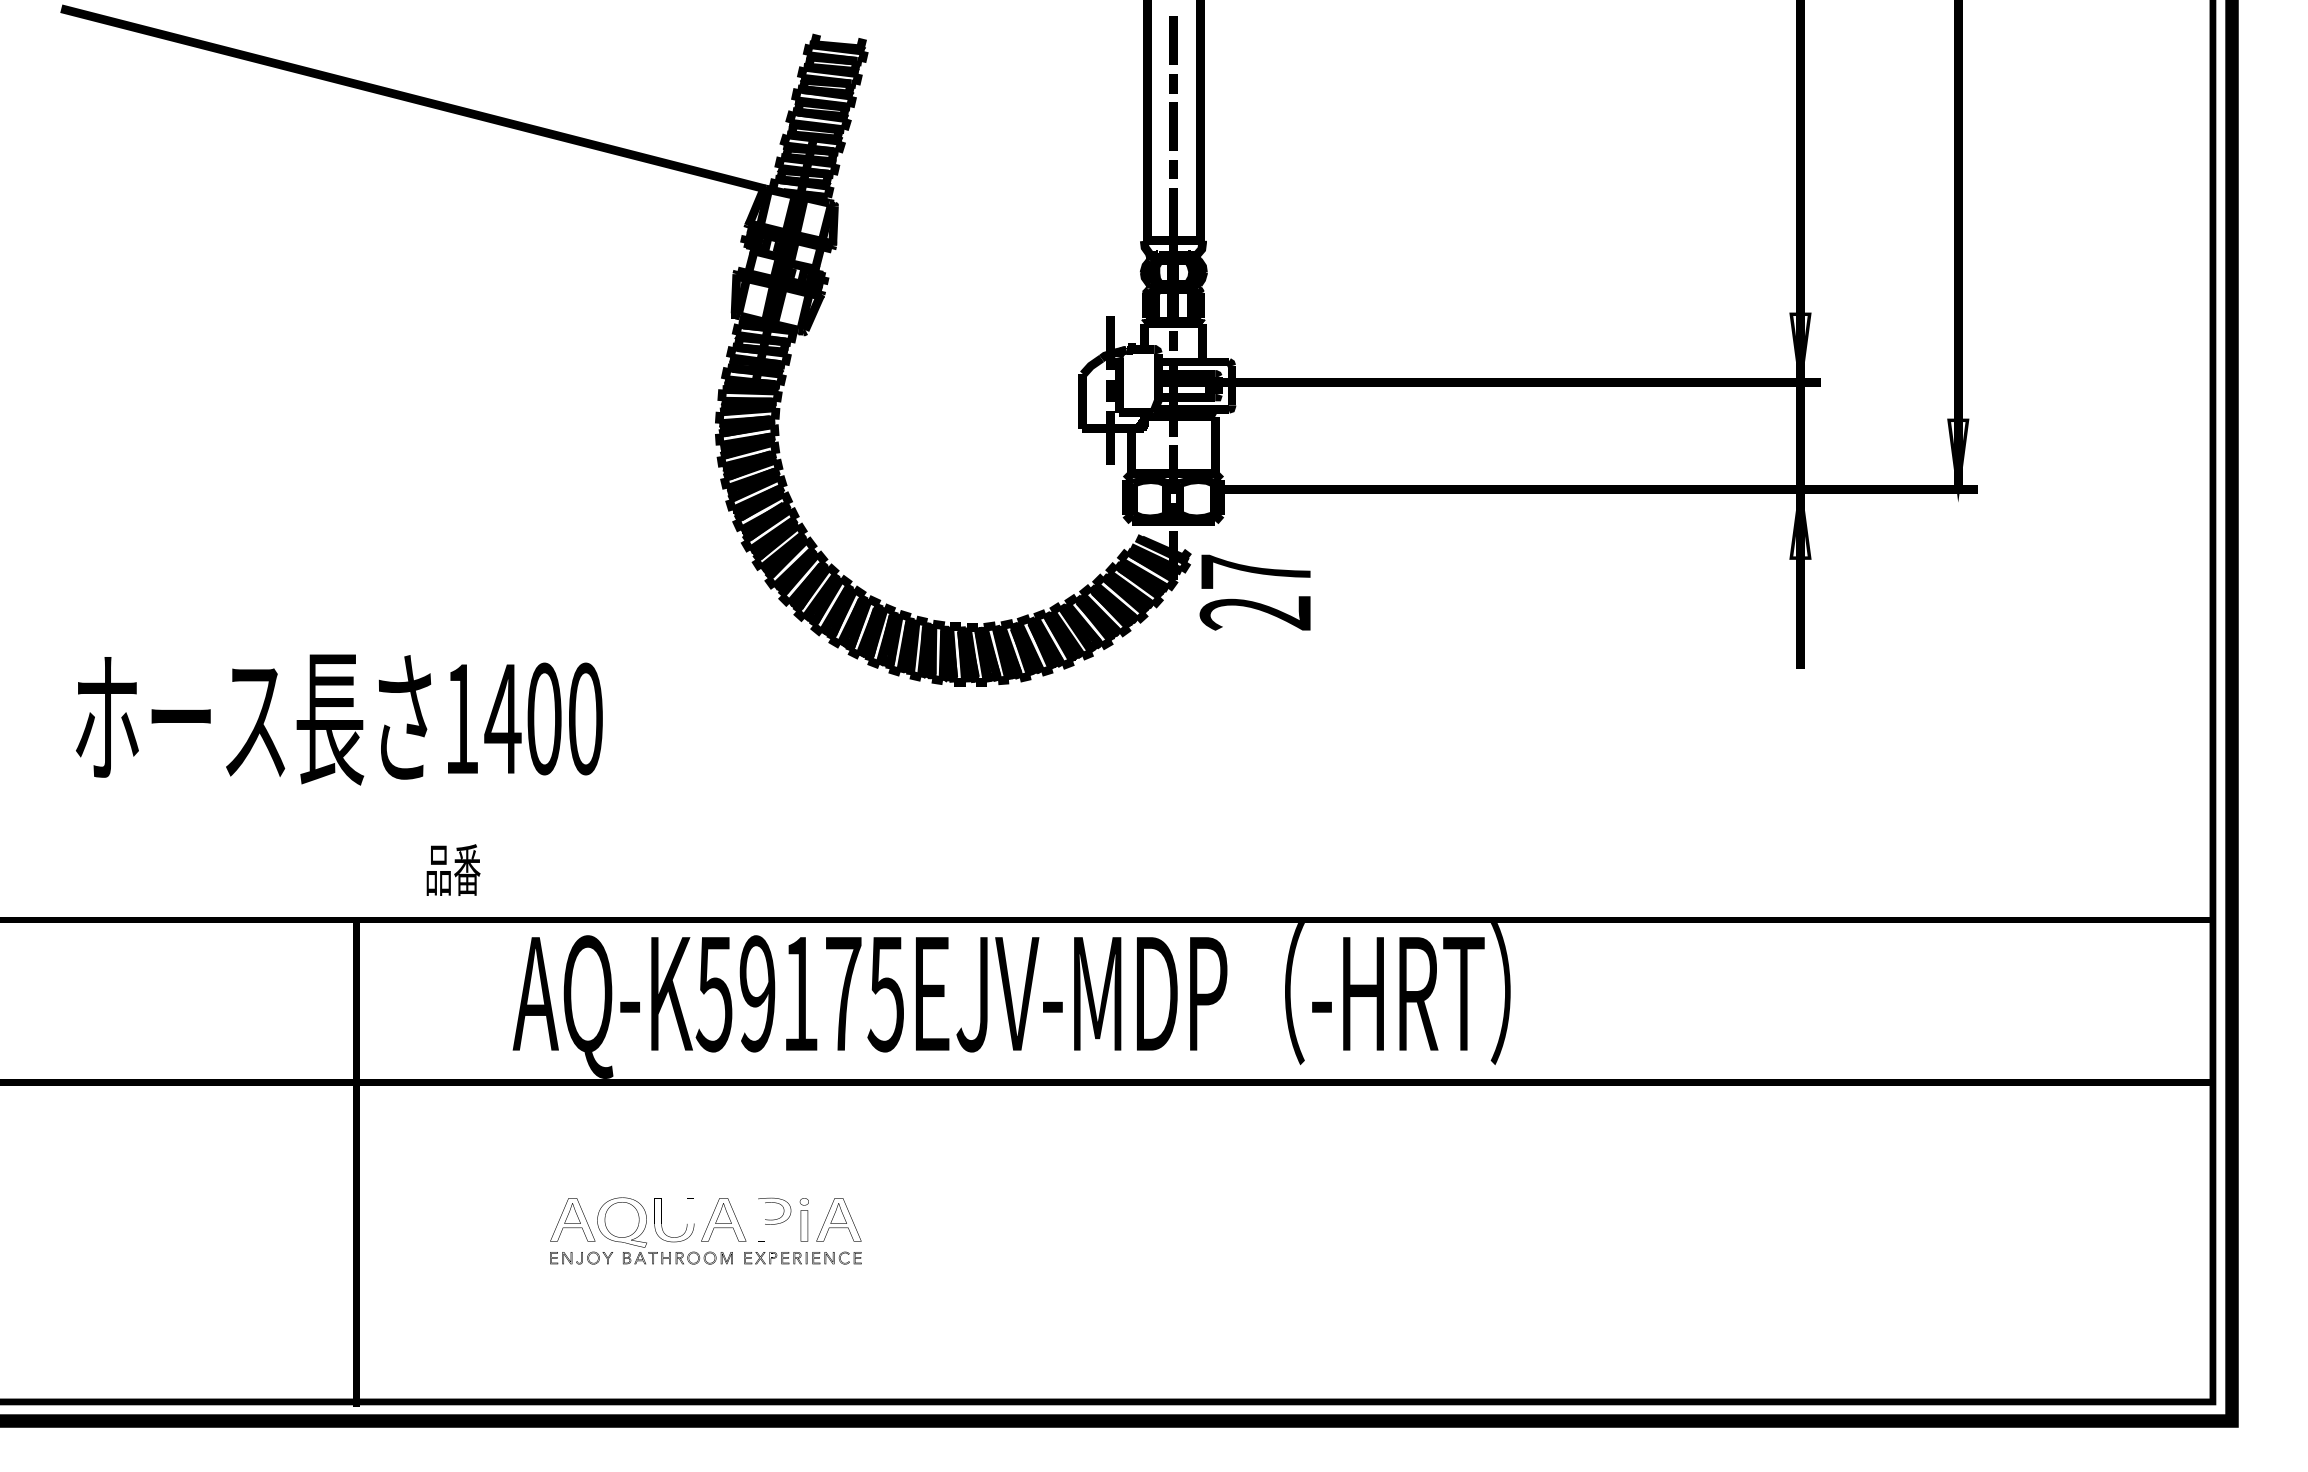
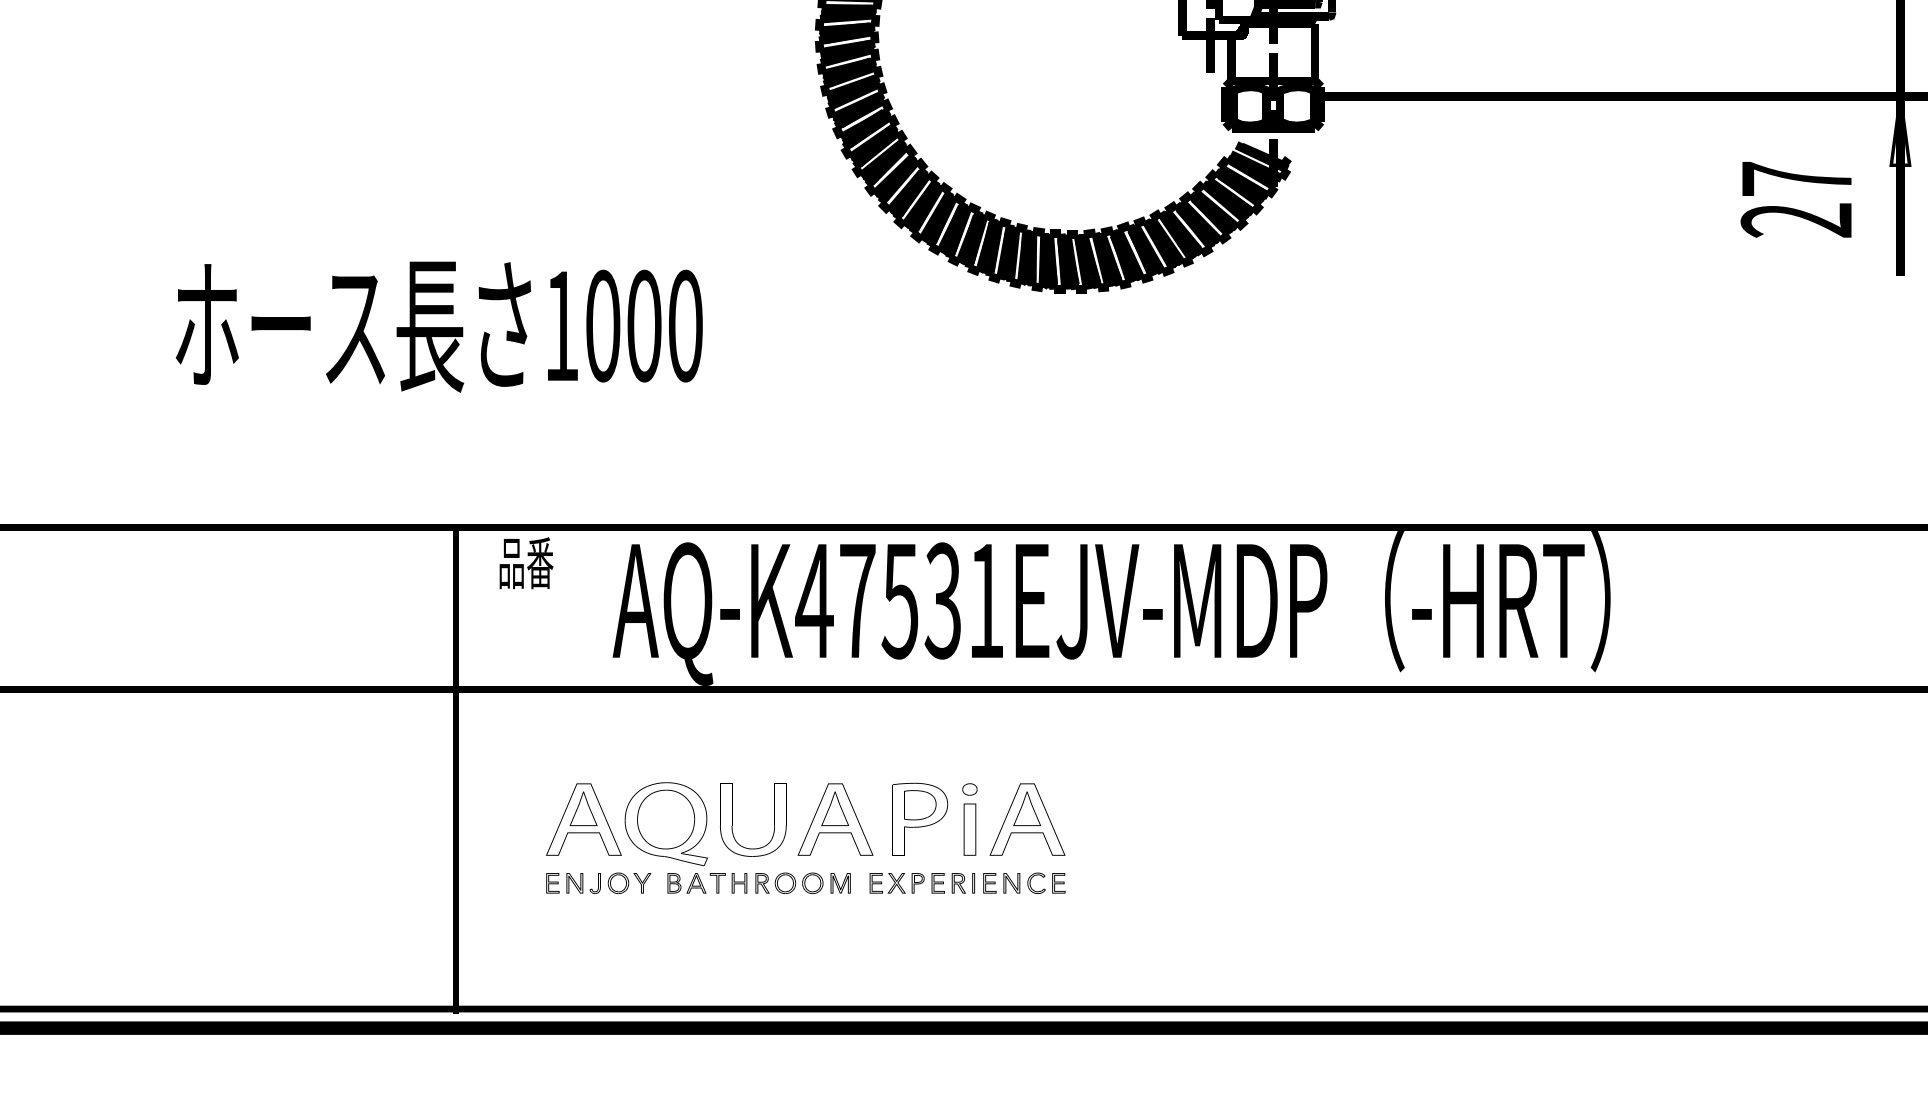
text: (1254, 592) -> (1795, 199), moved
text: (502, 718) -> (602, 325), 1400 -> 1000
text: (453, 869) -> (526, 562), moved
text: (799, 993) -> (899, 600), AQ-K59175EJV-MDP -> AQ-K47531EJV-MDP
part: (705, 1230) -> (805, 837), size x1.67

